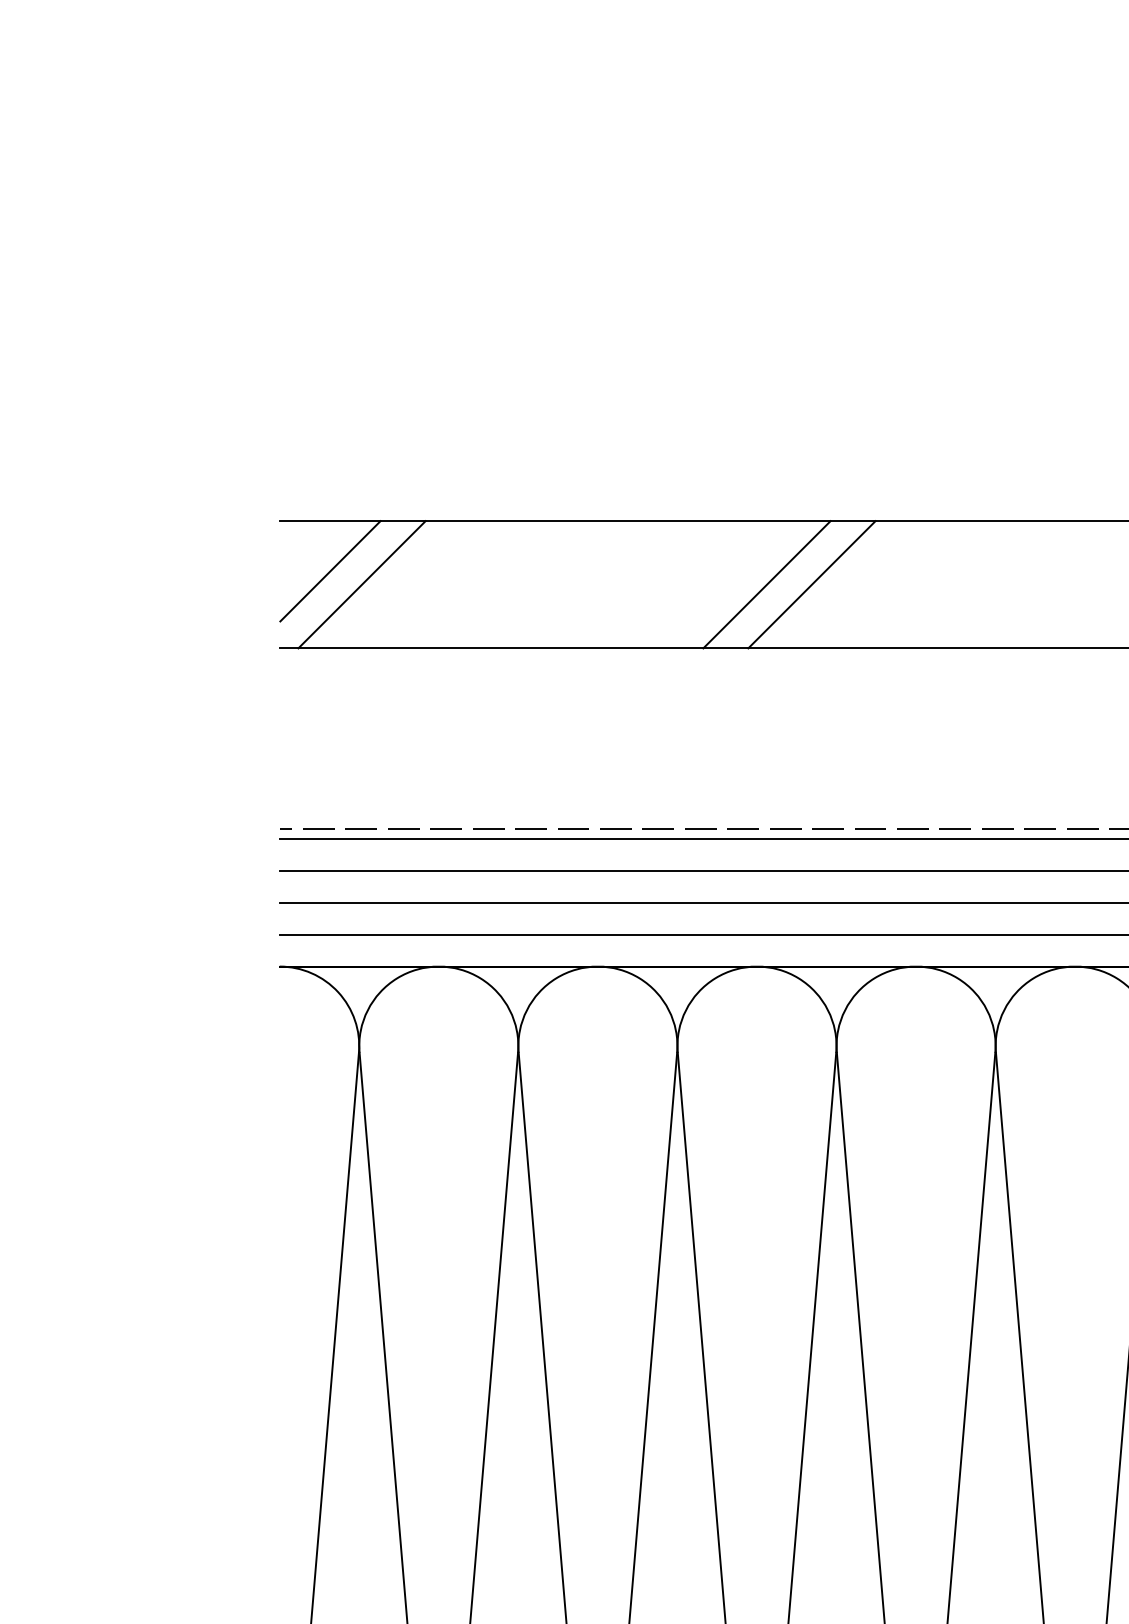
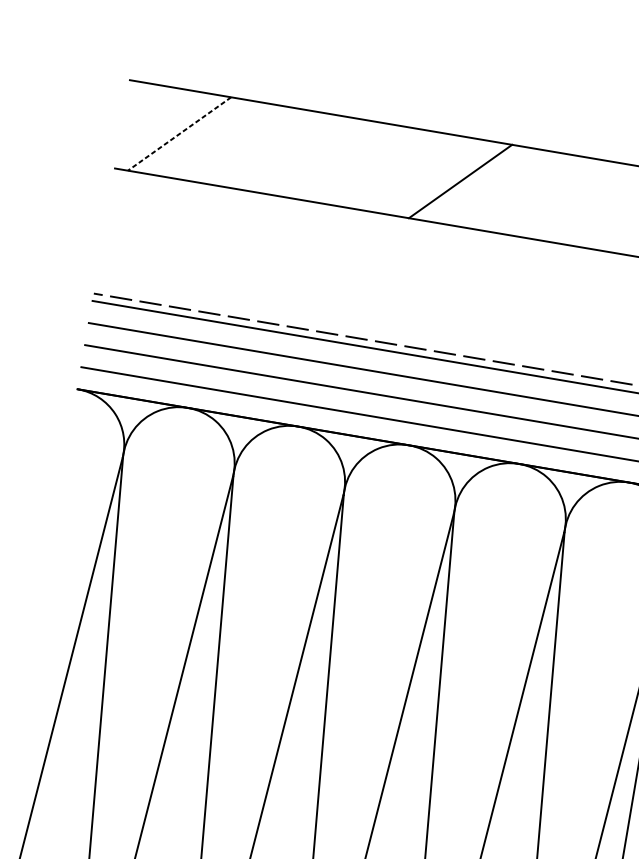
line: (330, 571) -> (159, 121), removed
line: (362, 584) -> (179, 133), solid -> dashed
line: (811, 584) -> (491, 186), removed

